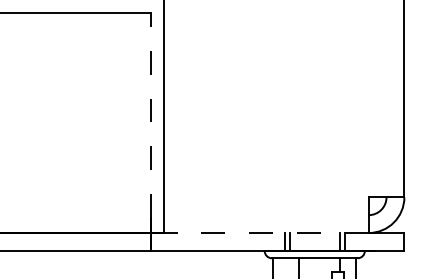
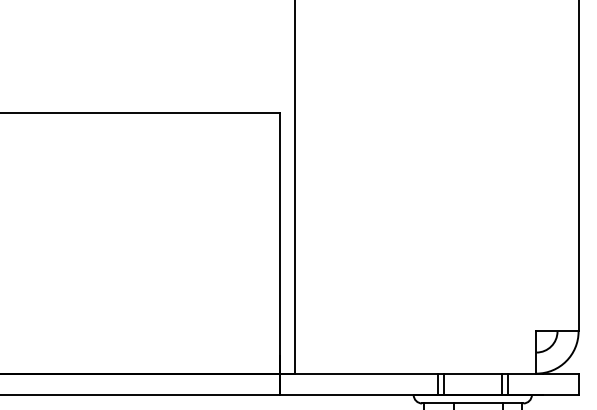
line: (151, 115) -> (279, 234), dashed -> solid
line: (266, 232) -> (415, 373), dashed -> solid

